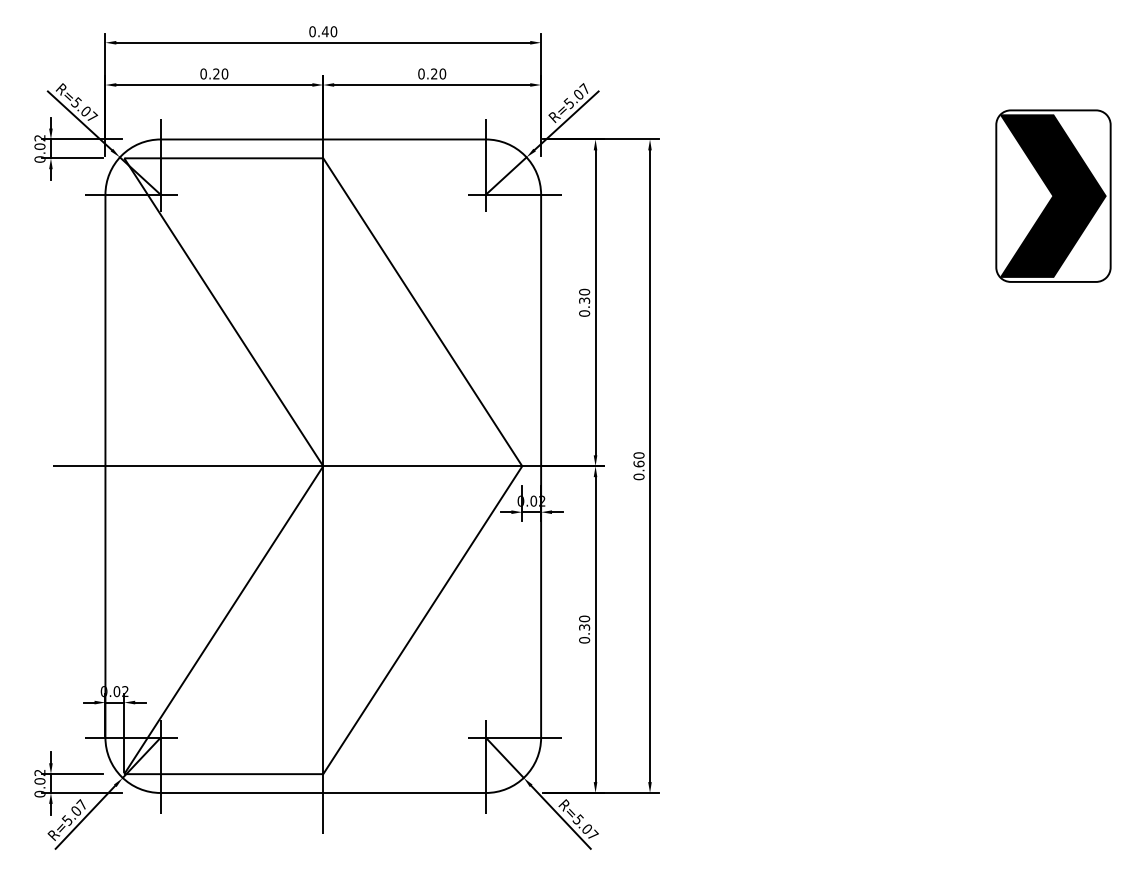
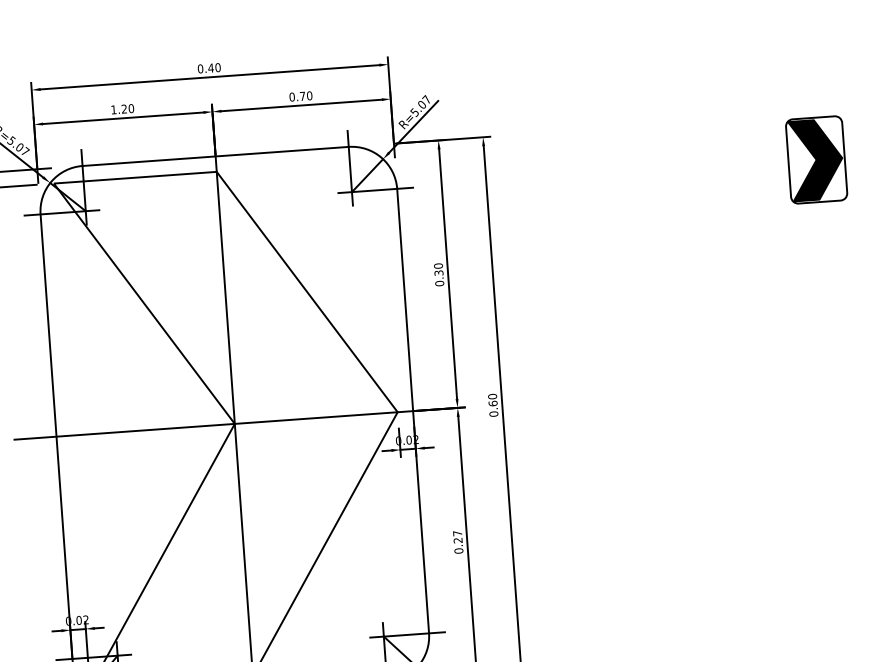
text: (203, 73) -> (113, 109), 0.20 -> 1.20
text: (434, 73) -> (302, 95), 0.20 -> 0.70
part: (1053, 195) -> (816, 159), size x0.6
text: (584, 622) -> (457, 536), 0.30 -> 0.27

